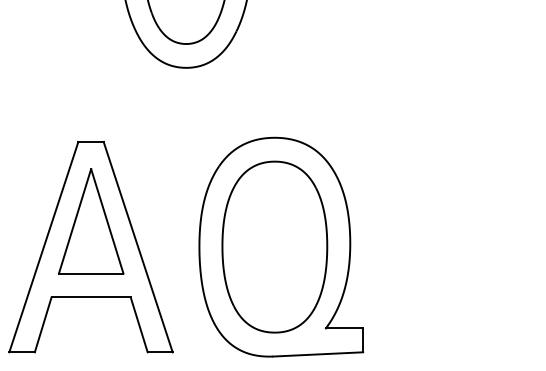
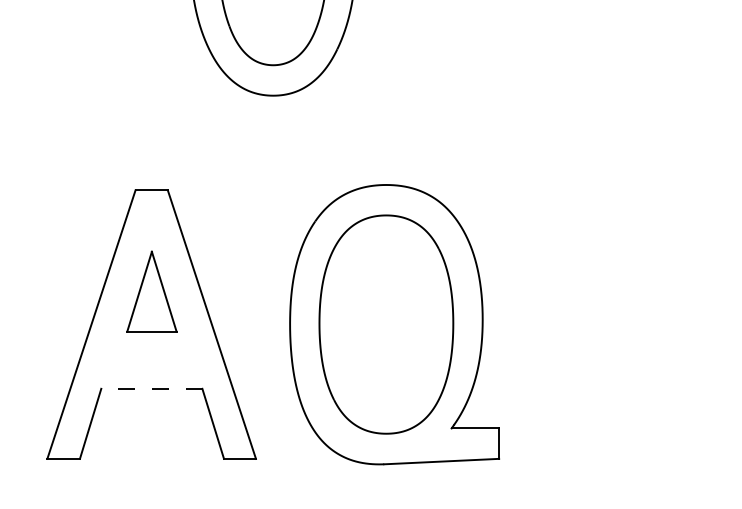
part: (90, 221) -> (151, 291), size x0.6
line: (90, 297) -> (151, 388), solid -> dashed

